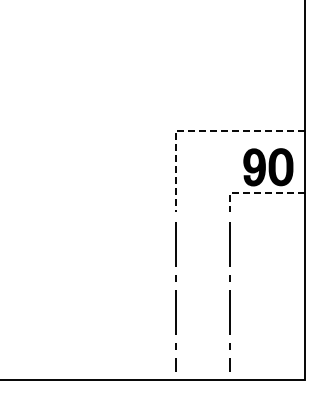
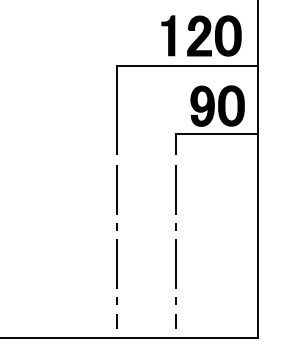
part: (253, 102) -> (201, 35), added
line: (198, 130) -> (141, 66), dashed -> solid
line: (257, 193) -> (205, 134), dashed -> solid

